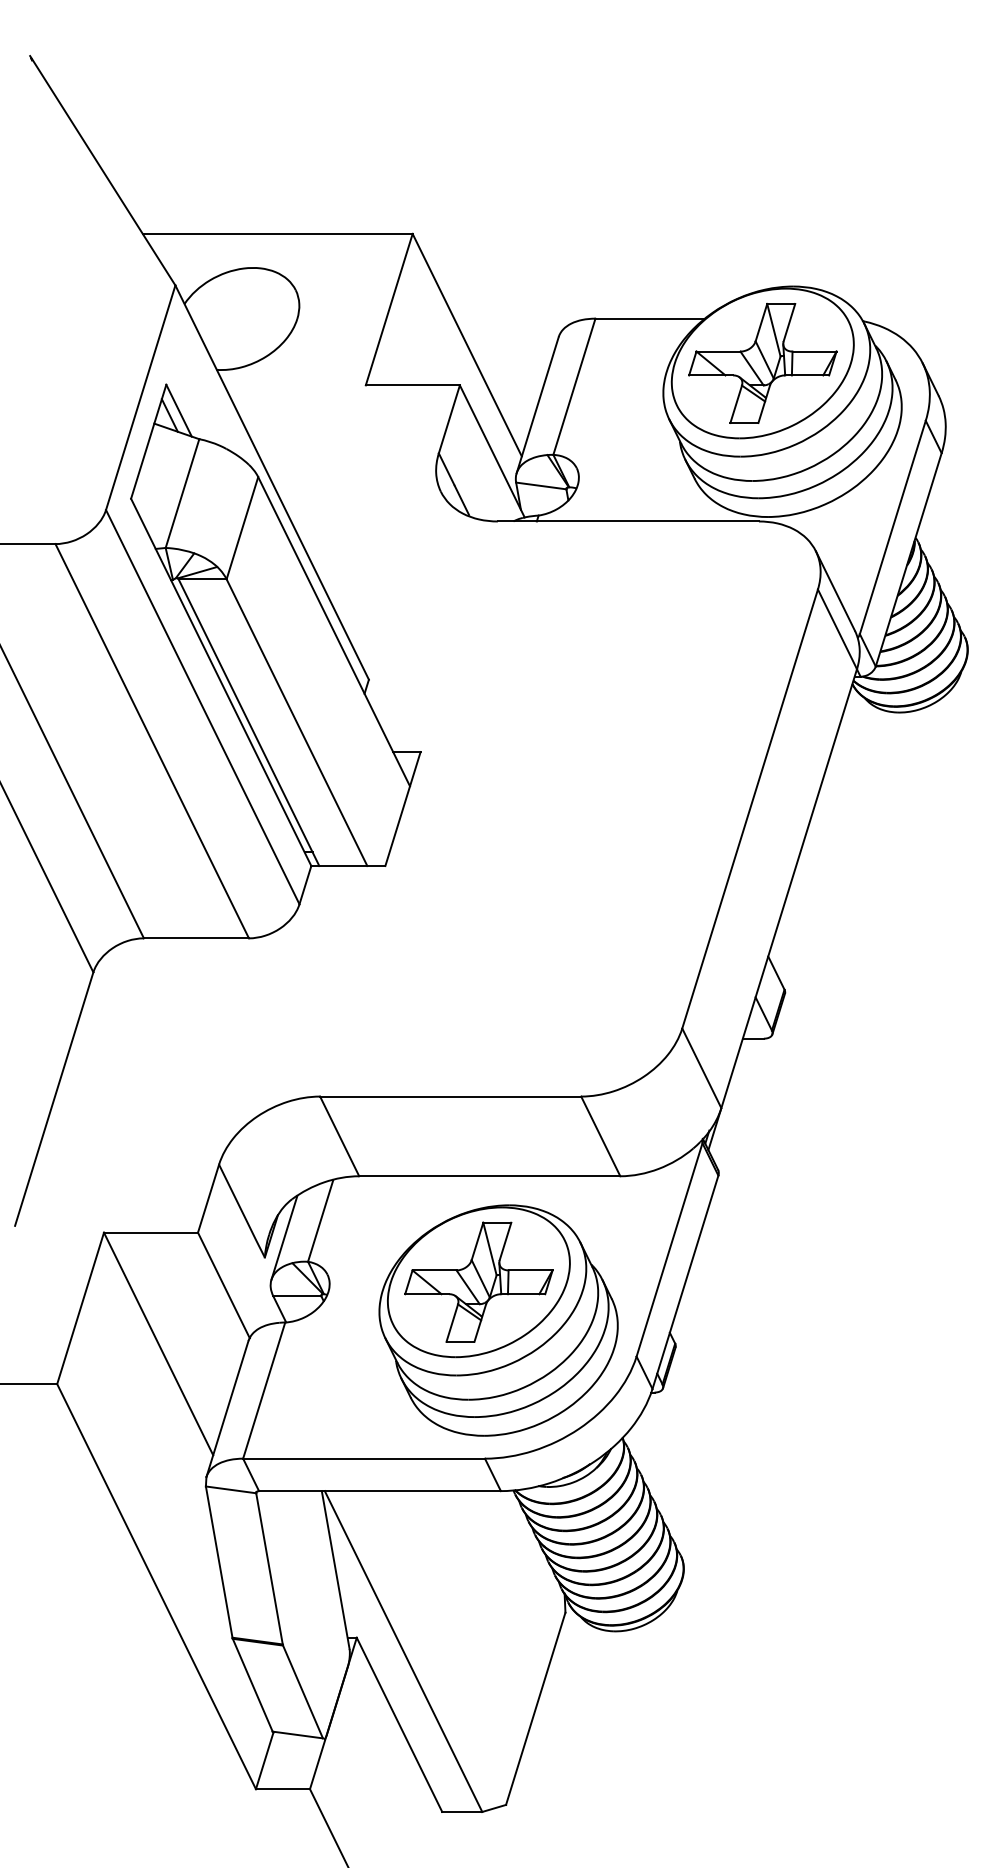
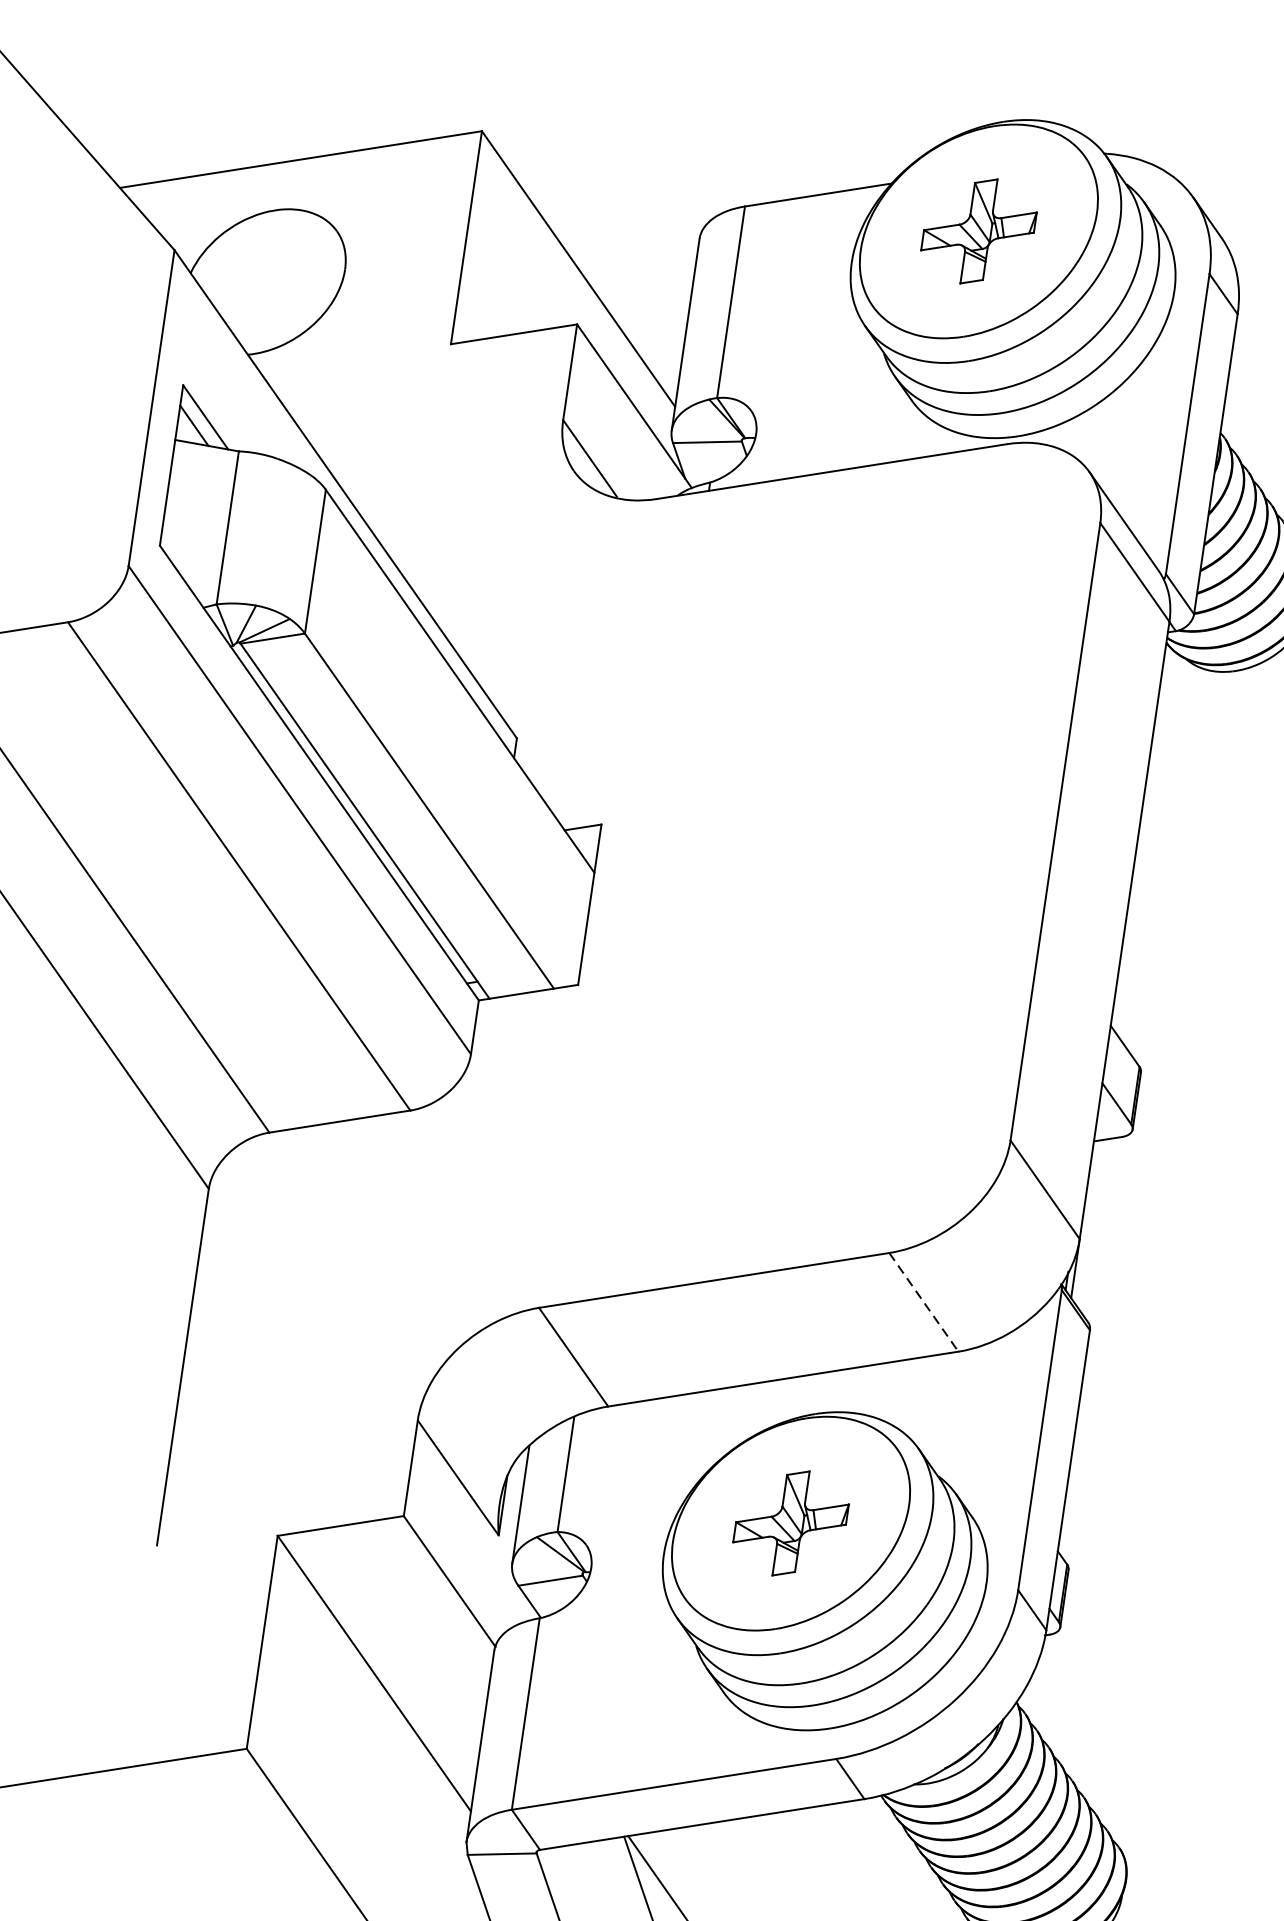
part: (762, 363) -> (978, 231), size x0.6
line: (600, 1136) -> (923, 1302), solid -> dashed
part: (478, 1281) -> (790, 1522), size x0.6

